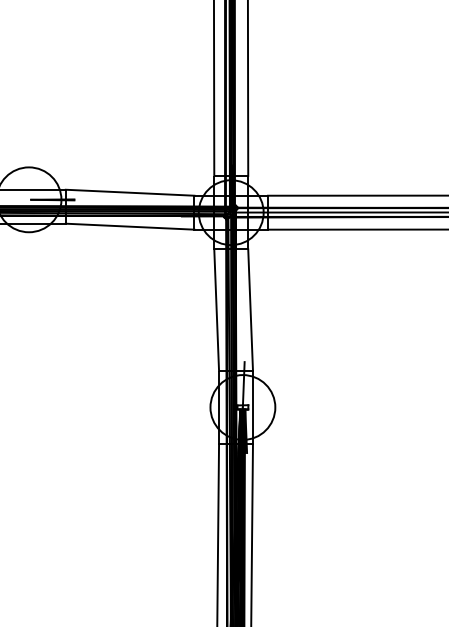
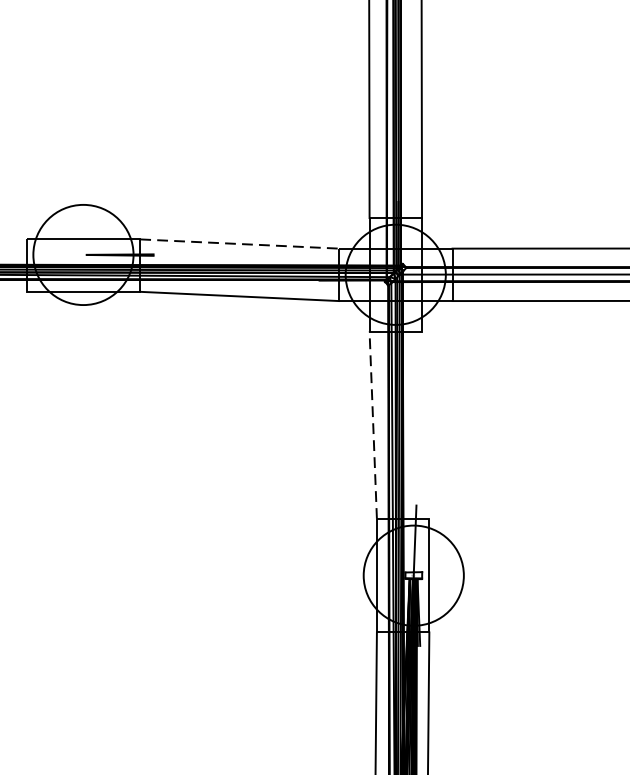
line: (130, 192) -> (240, 243), solid -> dashed
line: (250, 309) -> (425, 424), removed
line: (216, 310) -> (373, 425), solid -> dashed

